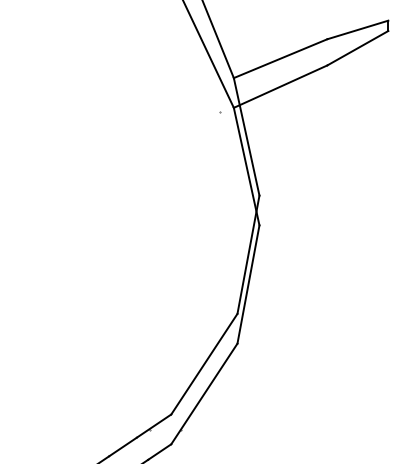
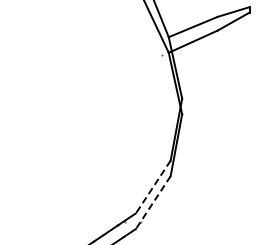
line: (204, 363) -> (153, 186), solid -> dashed
line: (204, 393) -> (153, 202), solid -> dashed

